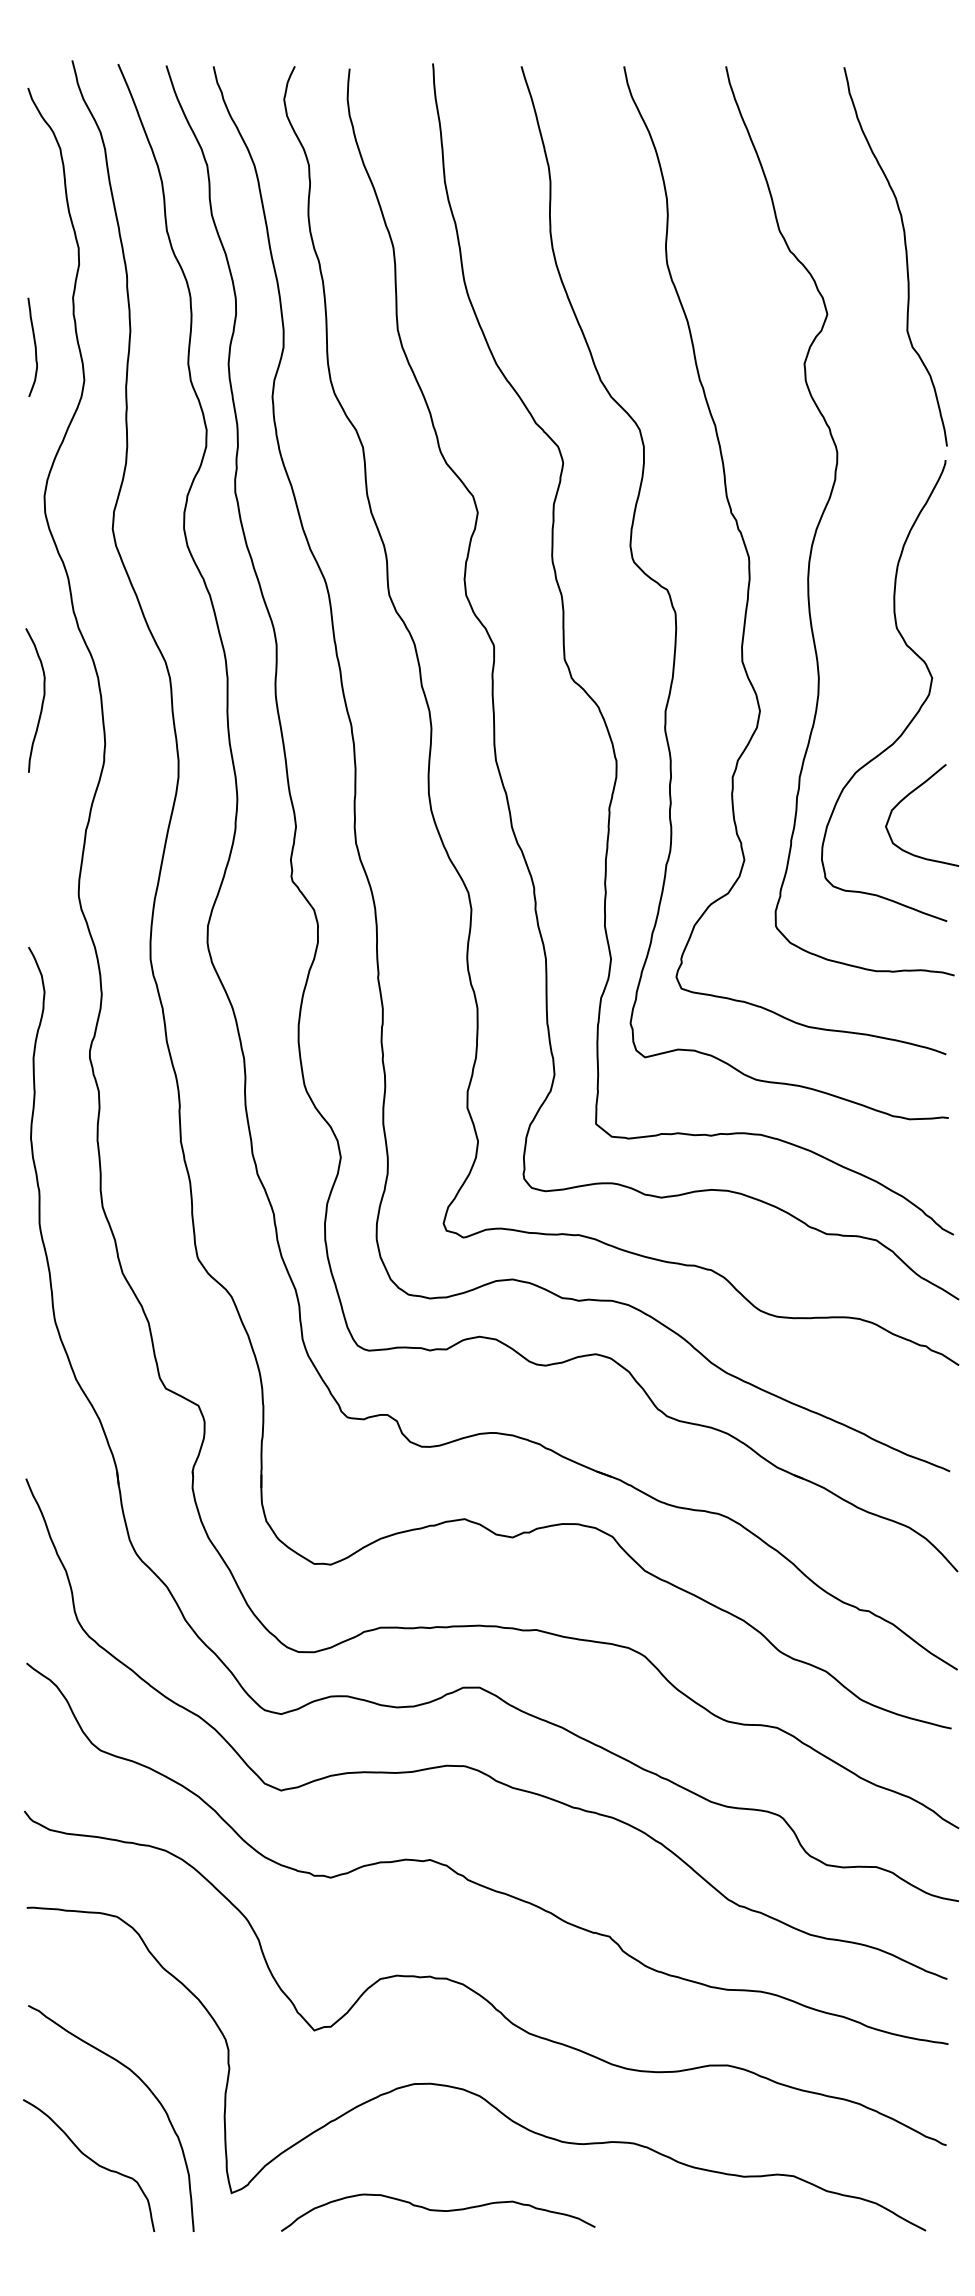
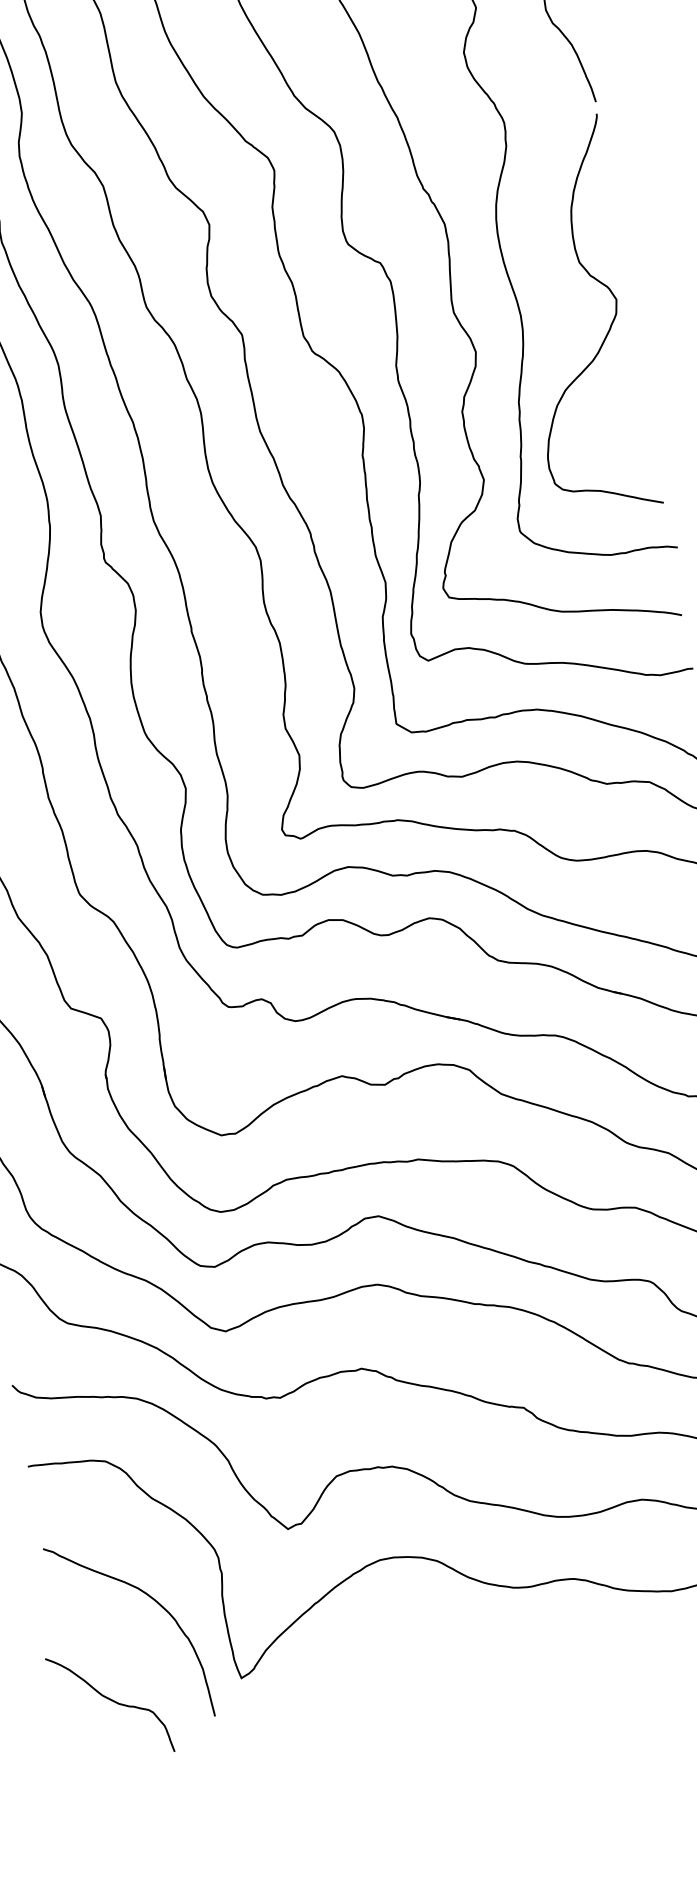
curve: (909, 795) -> (614, 401), removed
curve: (91, 2161) -> (111, 1701), moved
curve: (438, 2211) -> (418, 1664), removed

